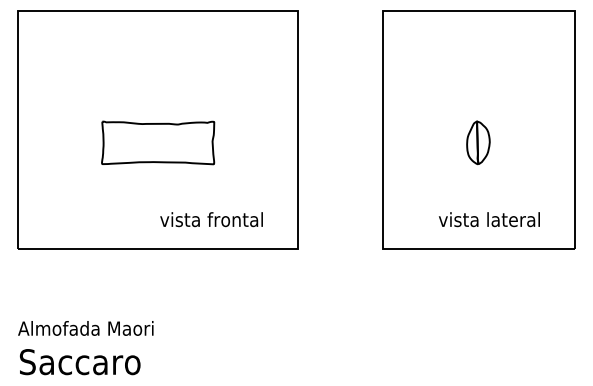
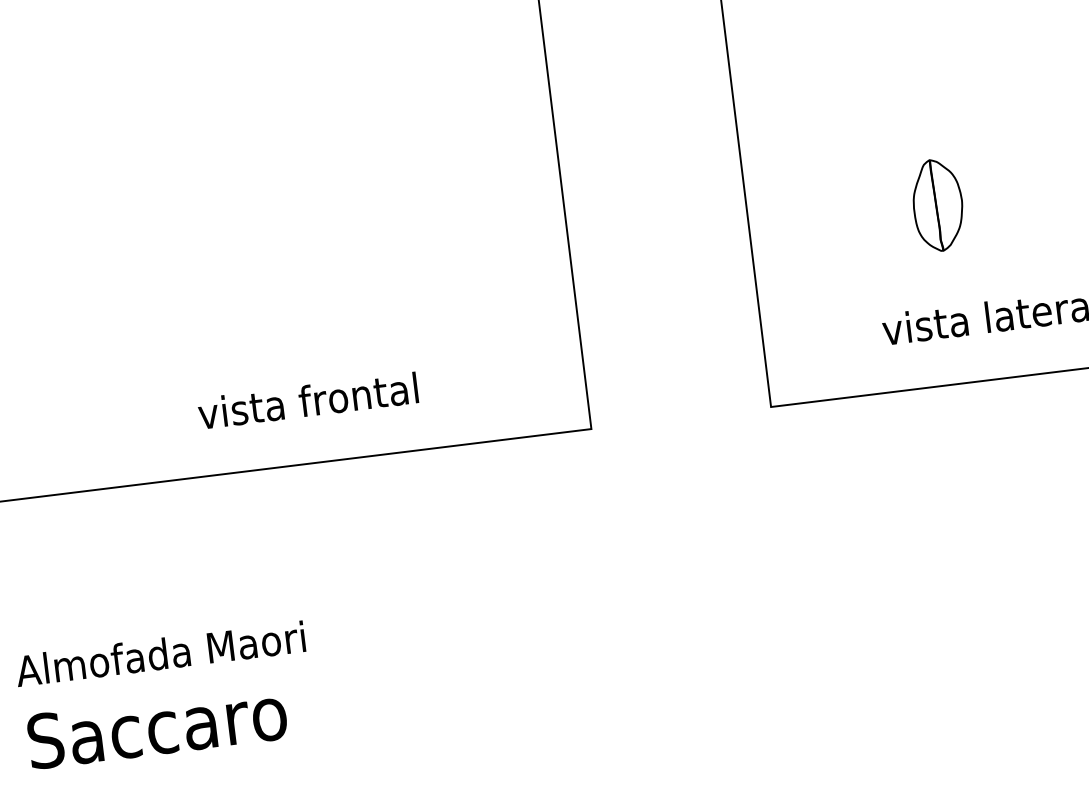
part: (158, 142) -> (266, 239), removed
part: (478, 142) -> (938, 204), moved
text: (211, 219) -> (307, 400), moved

